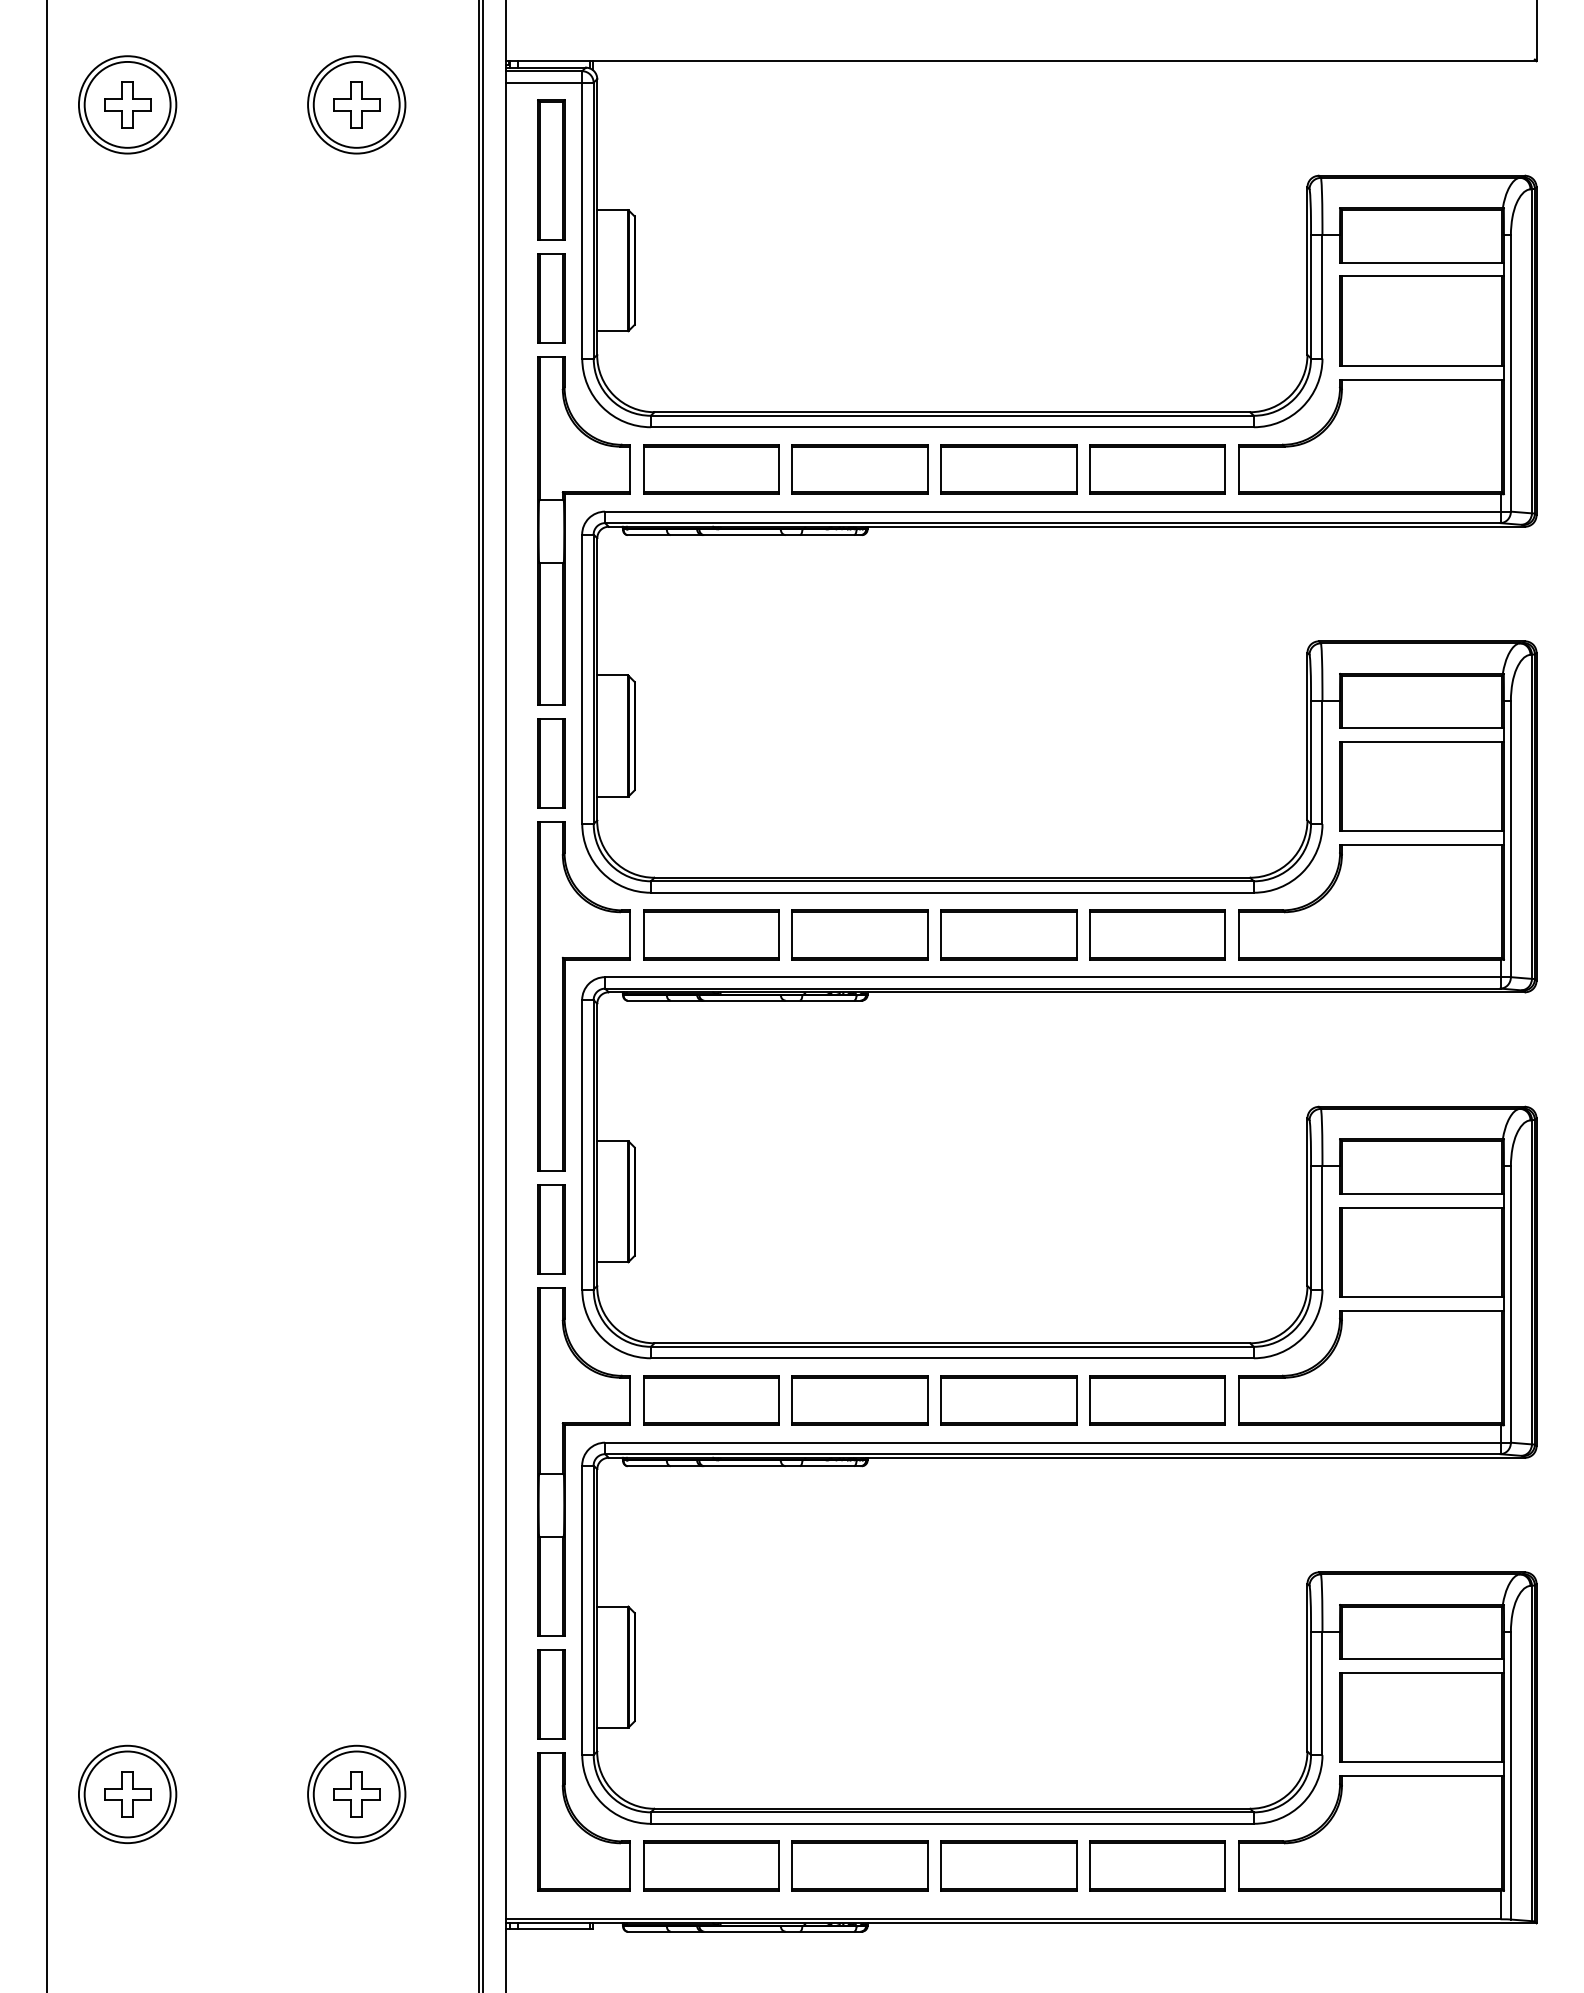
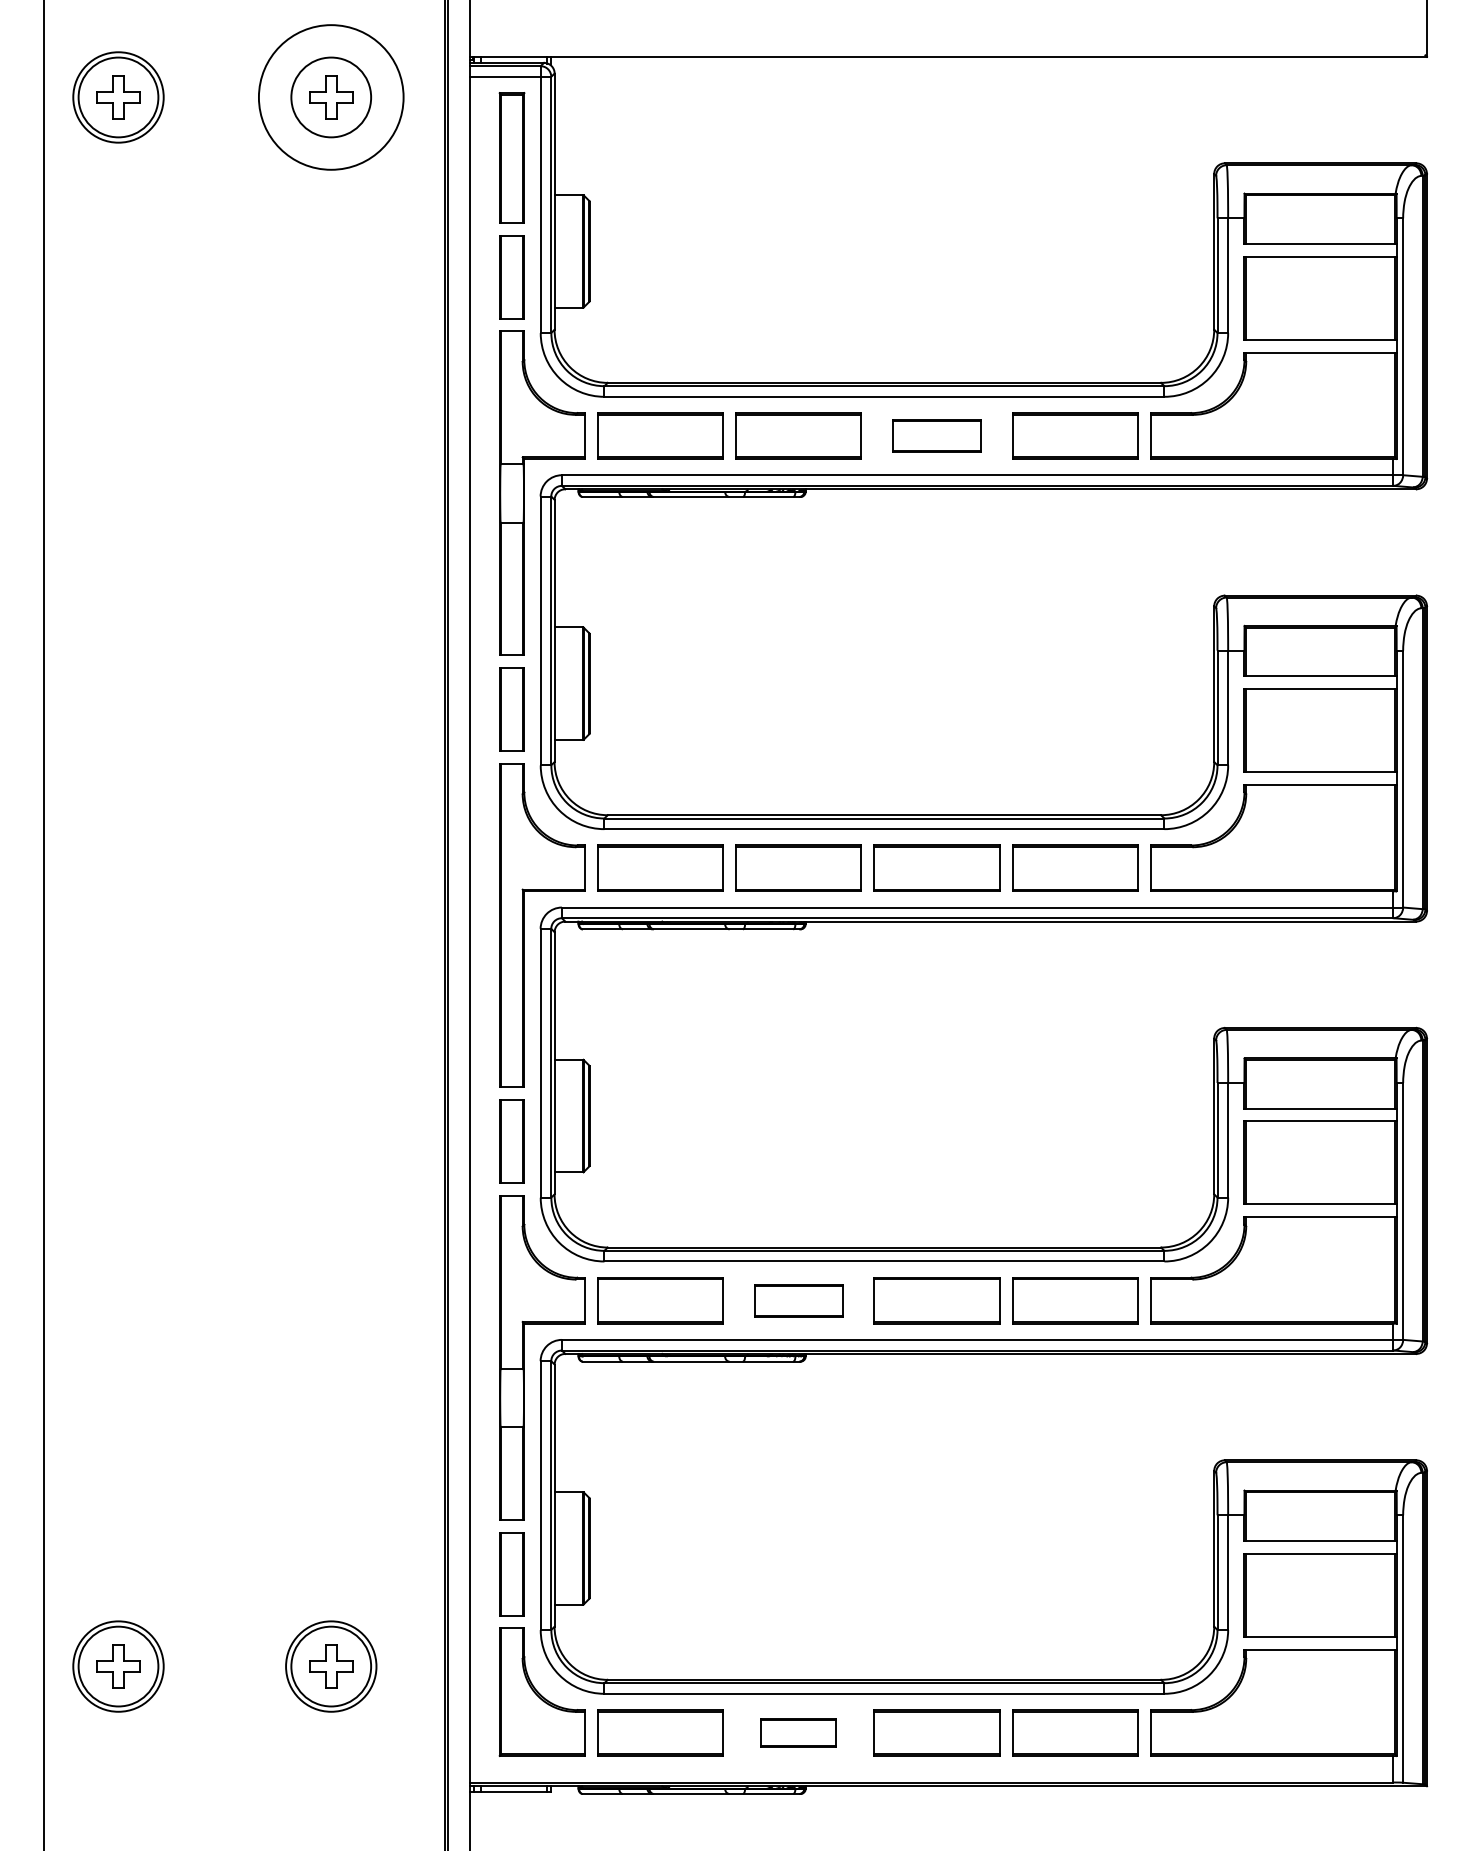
circle: (356, 104) -> (331, 97), size x1.6
part: (1008, 469) -> (936, 436), size x0.7
part: (859, 1400) -> (798, 1300), size x0.7
part: (859, 1865) -> (798, 1732), size x0.6

